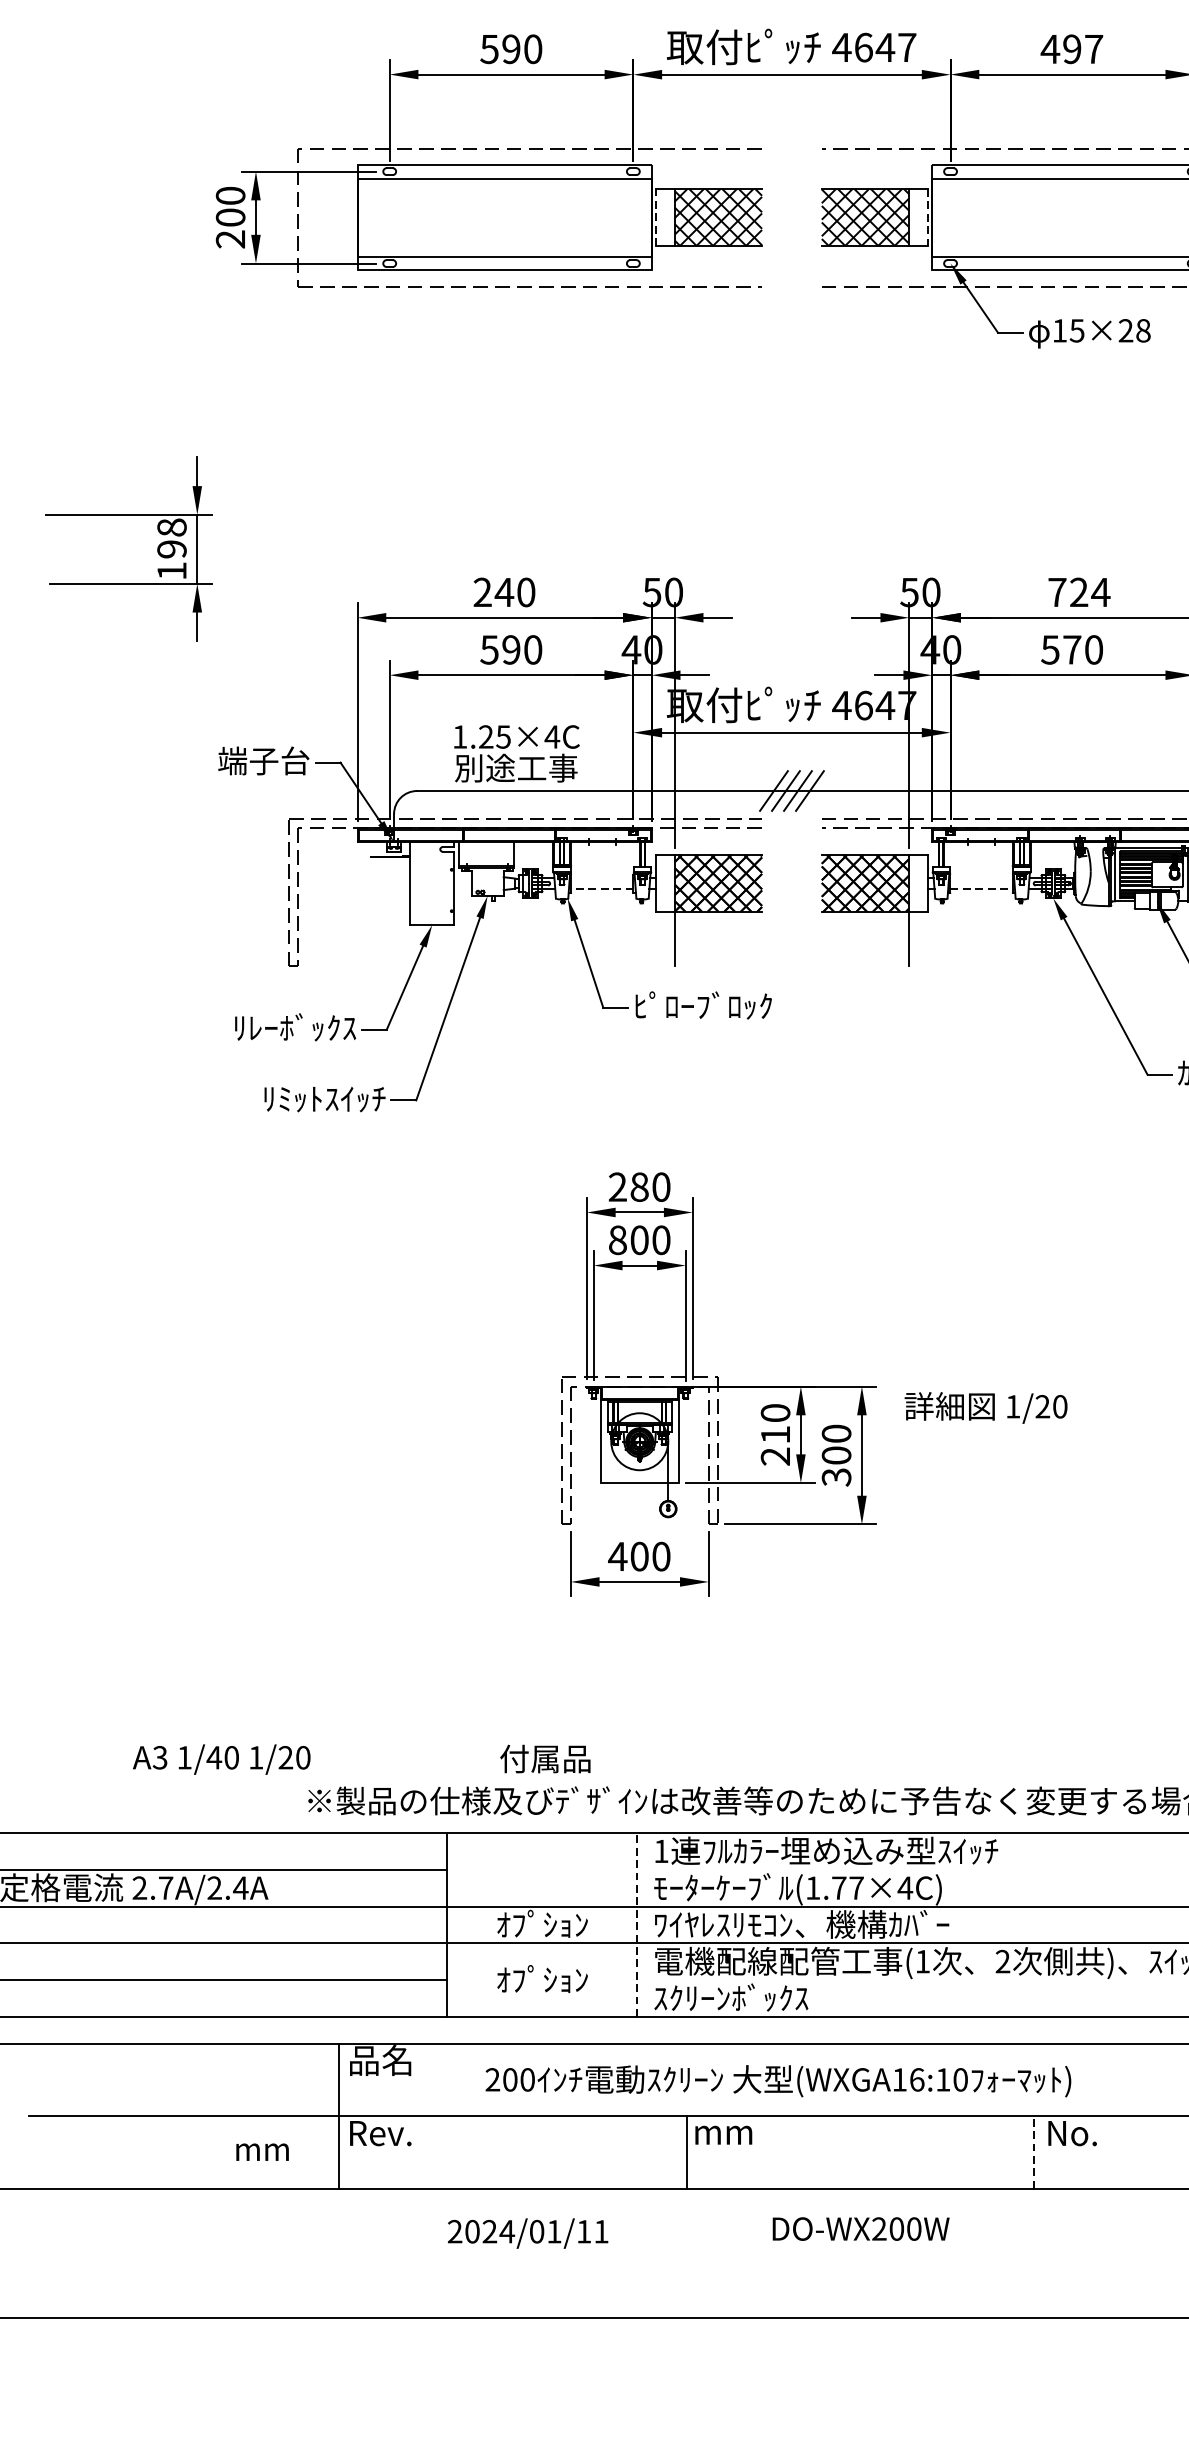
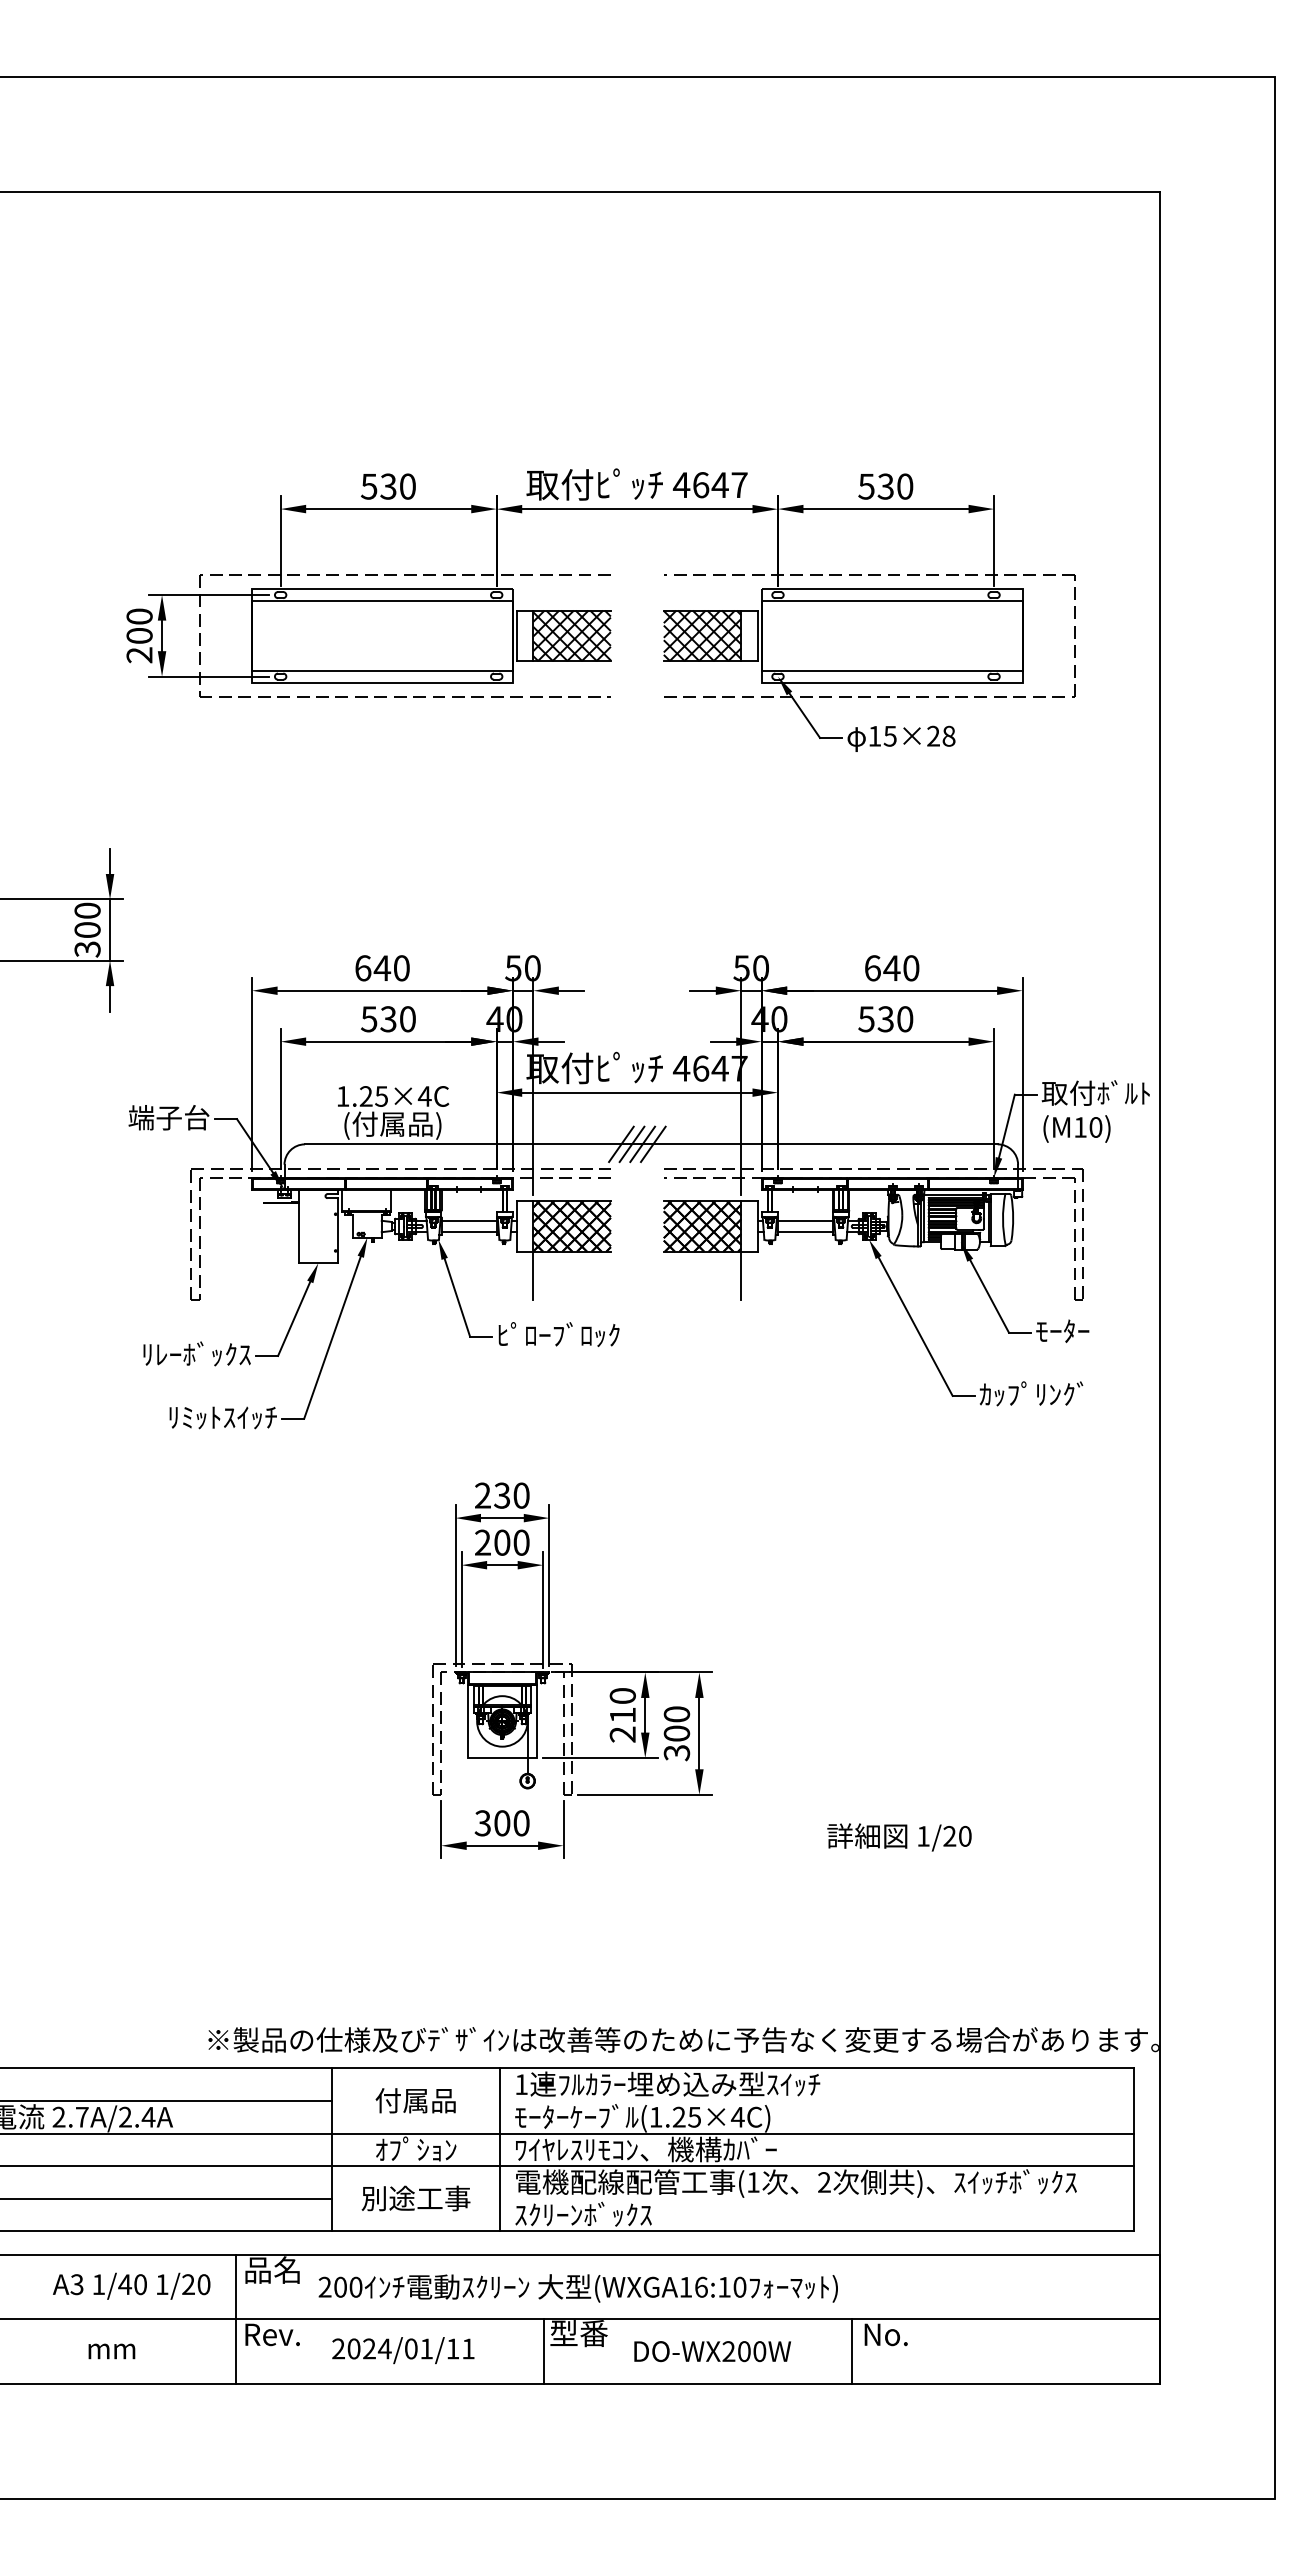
text: (511, 49) -> (388, 486), 590 -> 530
text: (1071, 49) -> (885, 486), 497 -> 530
line: (656, 217) -> (517, 635), dashed -> solid
line: (927, 218) -> (757, 636), dashed -> solid
text: (171, 548) -> (87, 929), 198 -> 300
text: (483, 592) -> (363, 968), 240 -> 640
text: (1079, 592) -> (892, 968), 724 -> 640
text: (511, 650) -> (388, 1019), 590 -> 530
text: (1071, 650) -> (885, 1019), 570 -> 530
text: (515, 769) -> (392, 1125), 別途工事 -> (付属品)
line: (601, 877) -> (468, 1221), added
line: (981, 877) -> (805, 1221), added
line: (602, 889) -> (469, 1231), dashed -> solid
line: (981, 889) -> (805, 1231), dashed -> solid
text: (639, 1186) -> (502, 1495), 280 -> 230
text: (618, 1239) -> (483, 1542), 800 -> 200
text: (986, 1408) -> (899, 1837), moved
text: (617, 1556) -> (482, 1823), 400 -> 300
text: (221, 1758) -> (131, 2285), moved
text: (545, 1758) -> (415, 2100), moved
text: (847, 1887) -> (686, 2116), (1.77×4C) -> (1.25×4C)
line: (637, 1924) -> (500, 2149), dashed -> solid
text: (541, 1979) -> (415, 2198), ｵﾌﾟｼｮﾝ -> 別途工事
text: (777, 2081) -> (577, 2288), moved
text: (725, 2131) -> (578, 2333), mm -> 型番
text: (262, 2152) -> (111, 2351), moved
line: (1034, 2152) -> (852, 2351), dashed -> solid
text: (860, 2228) -> (712, 2351), moved
text: (528, 2233) -> (403, 2350), moved

